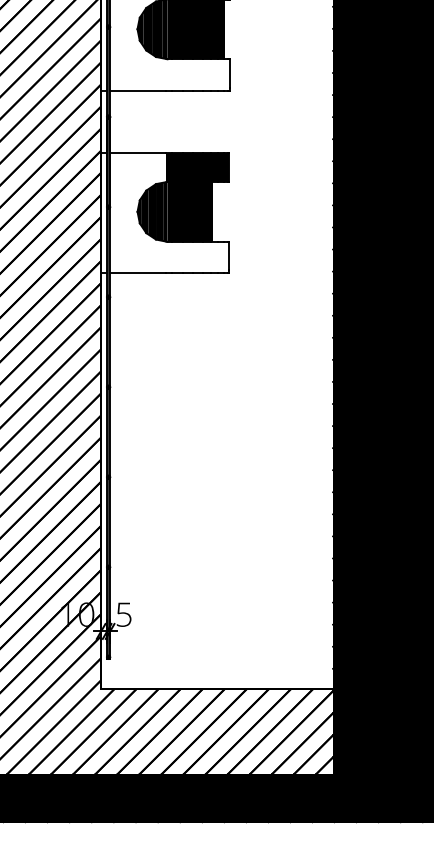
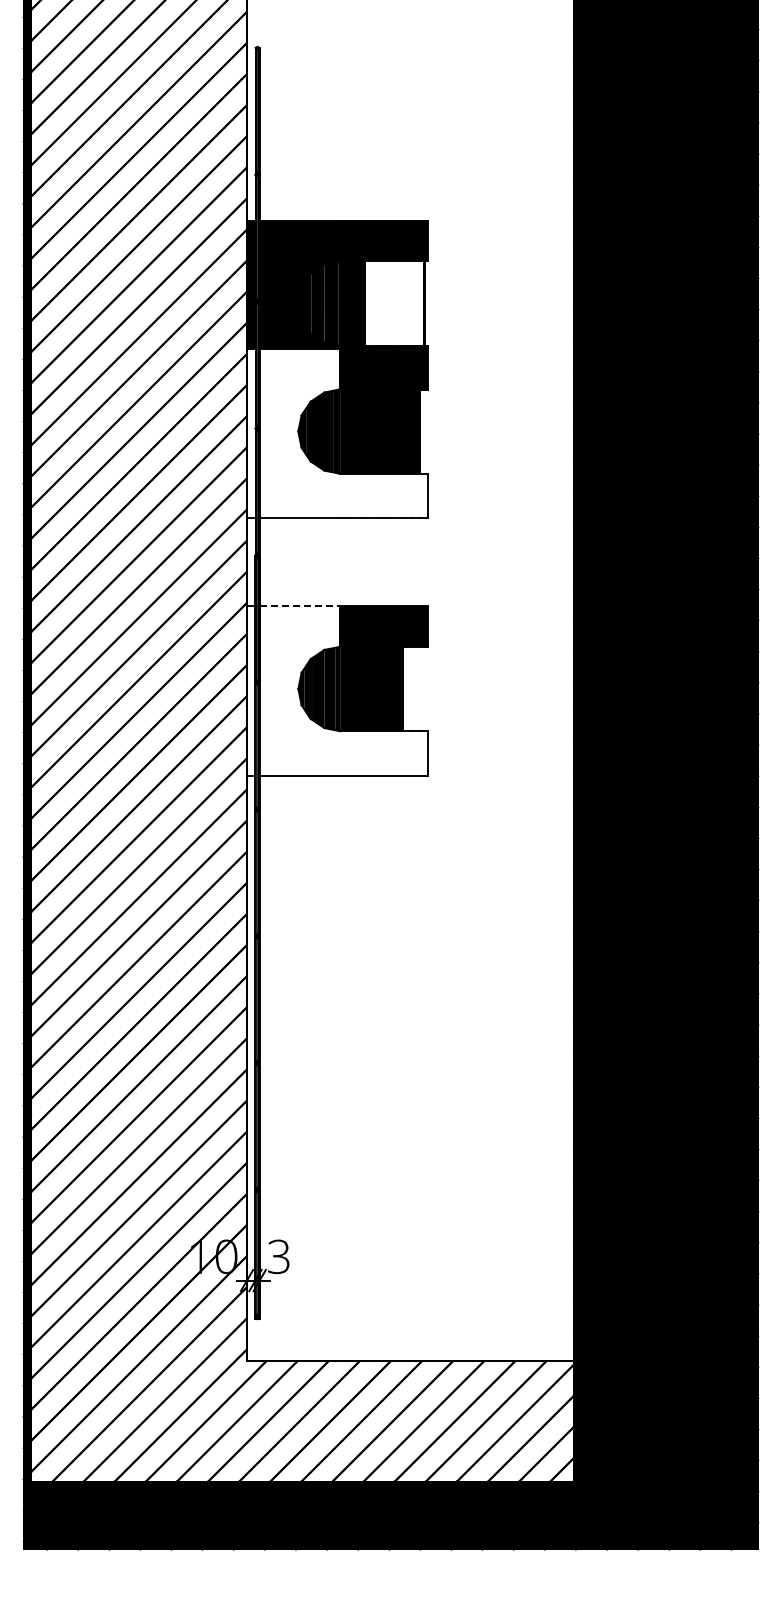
line: (138, 153) -> (299, 606), solid -> dashed
text: (123, 614) -> (278, 1256), 5 -> 3

